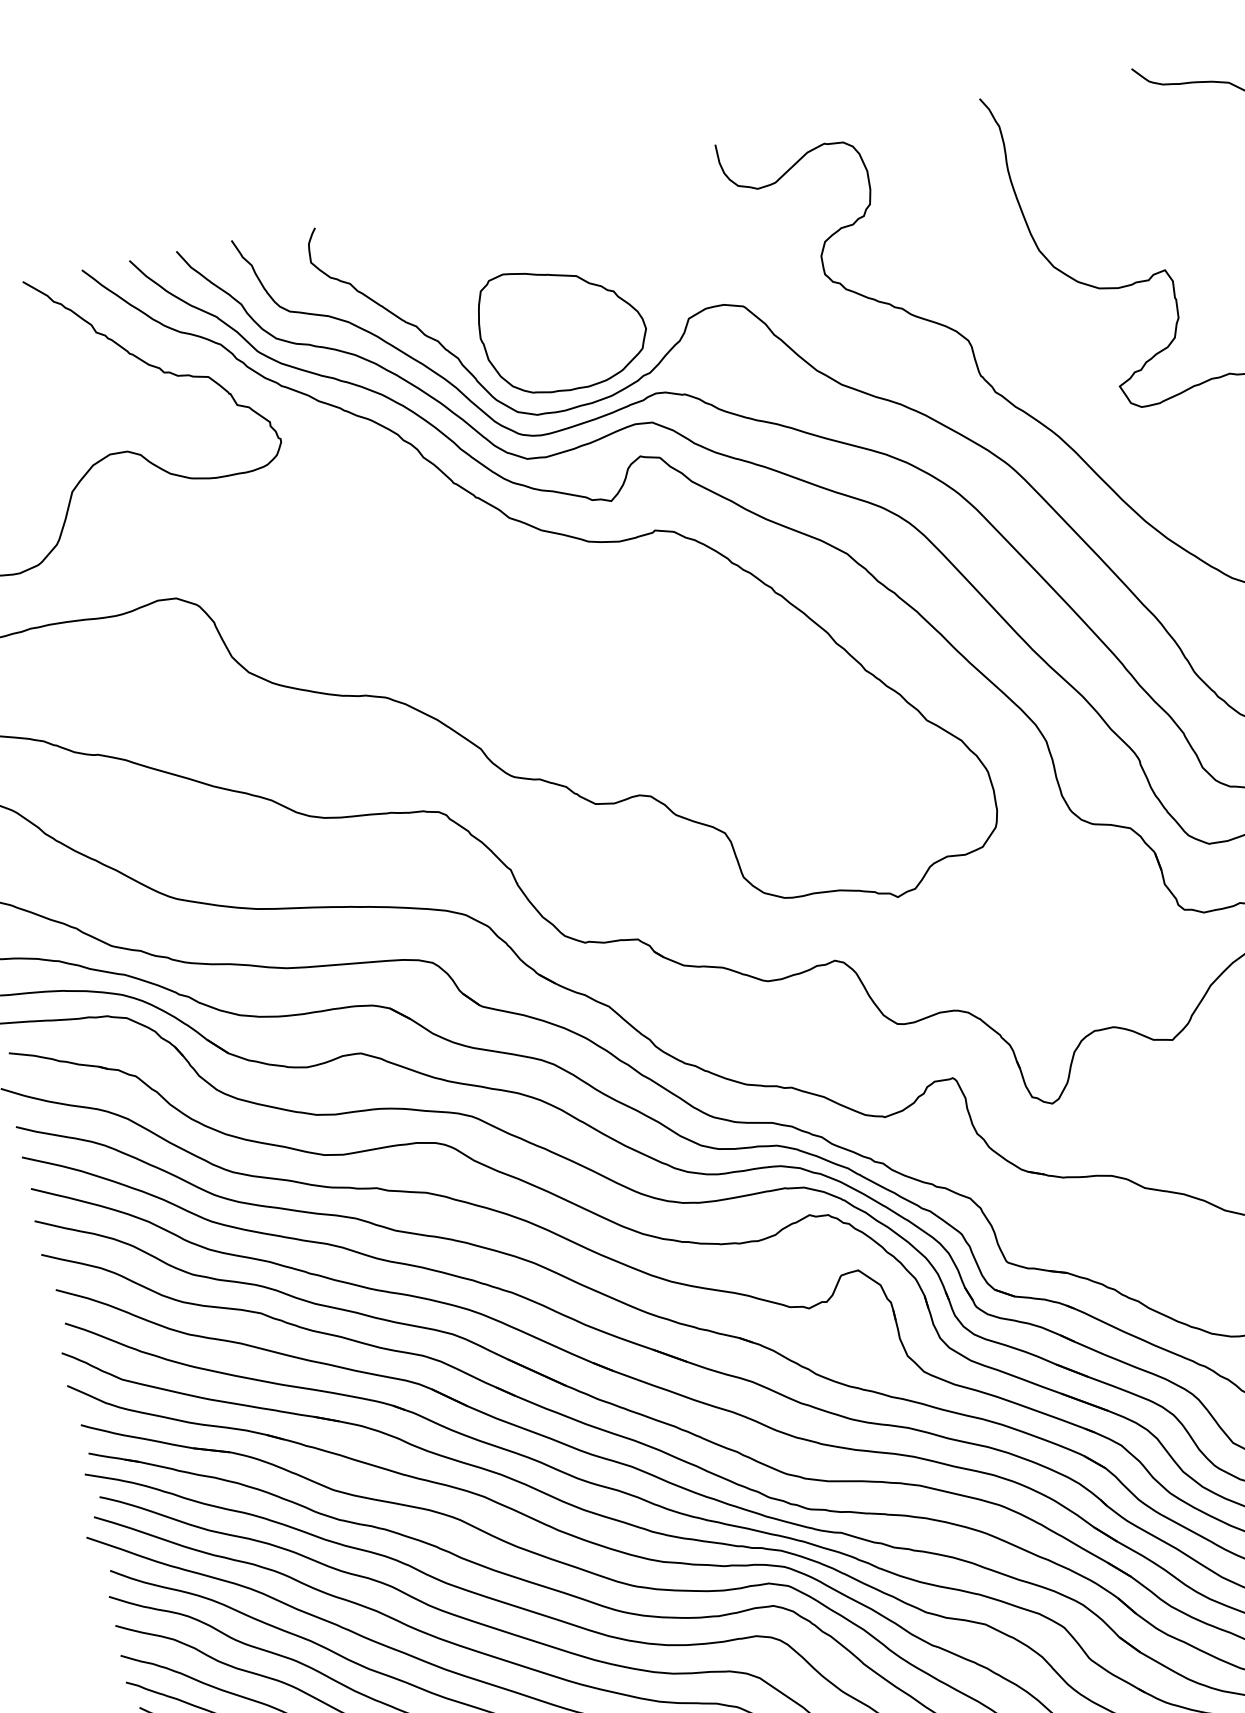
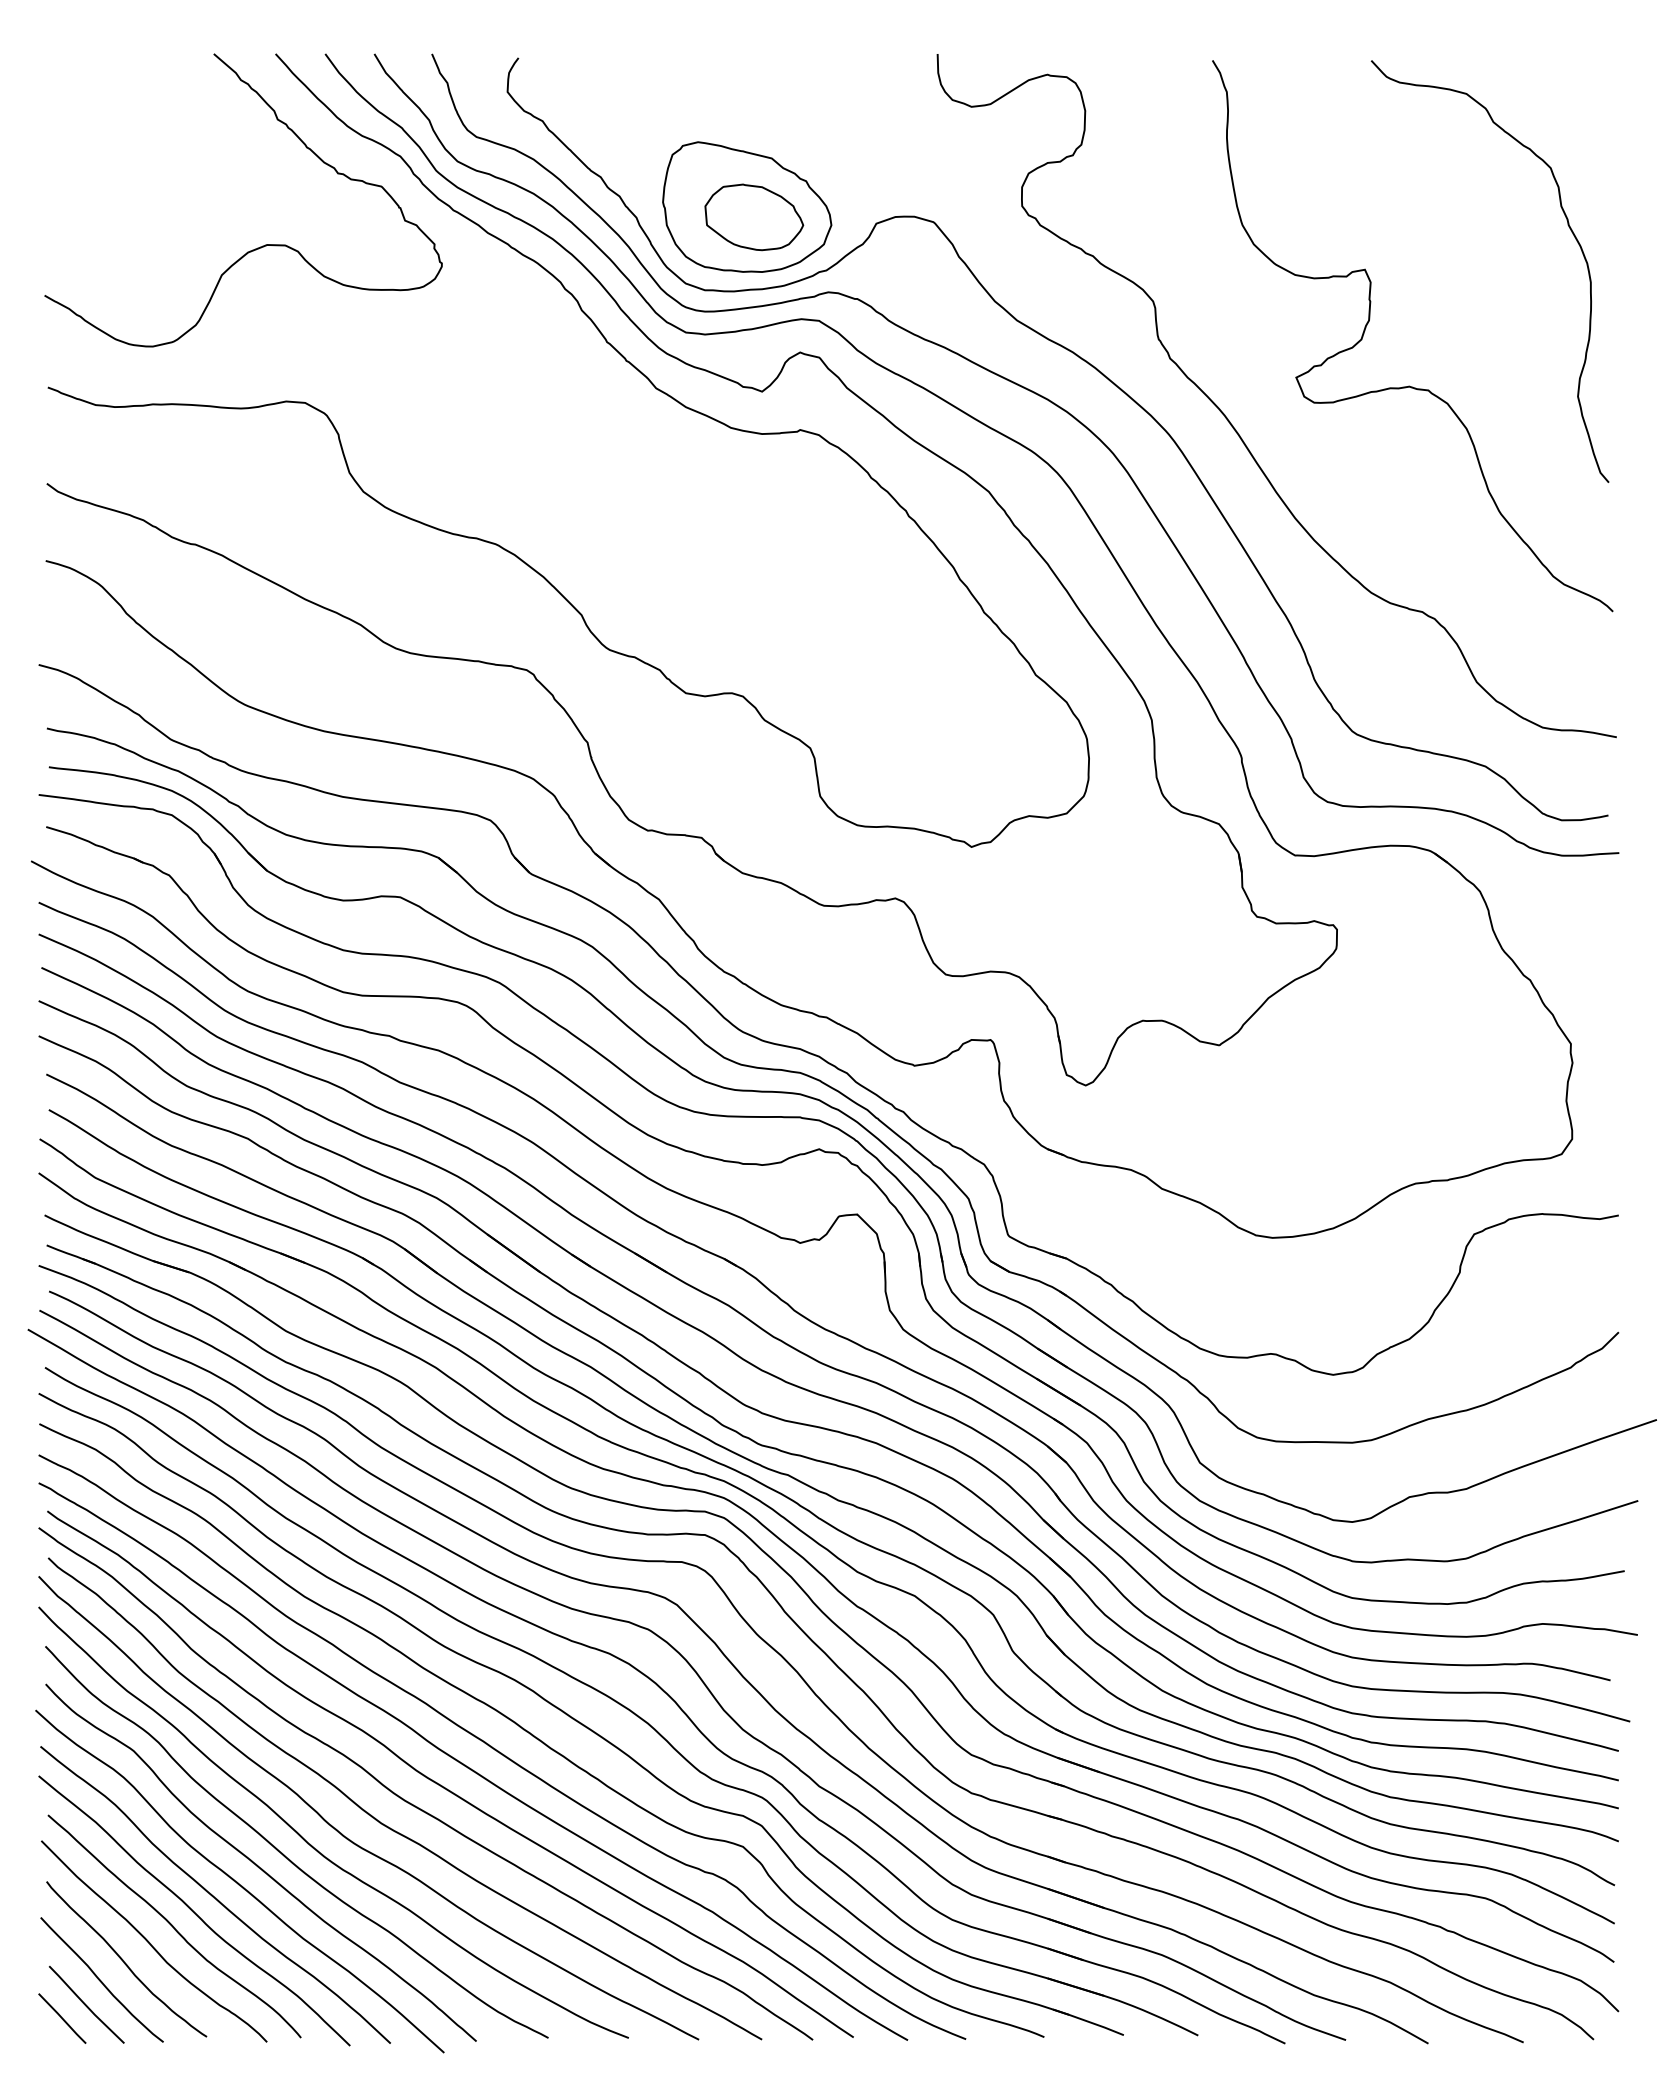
part: (571, 335) -> (754, 217), added

